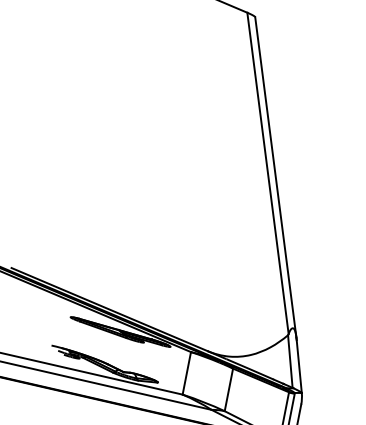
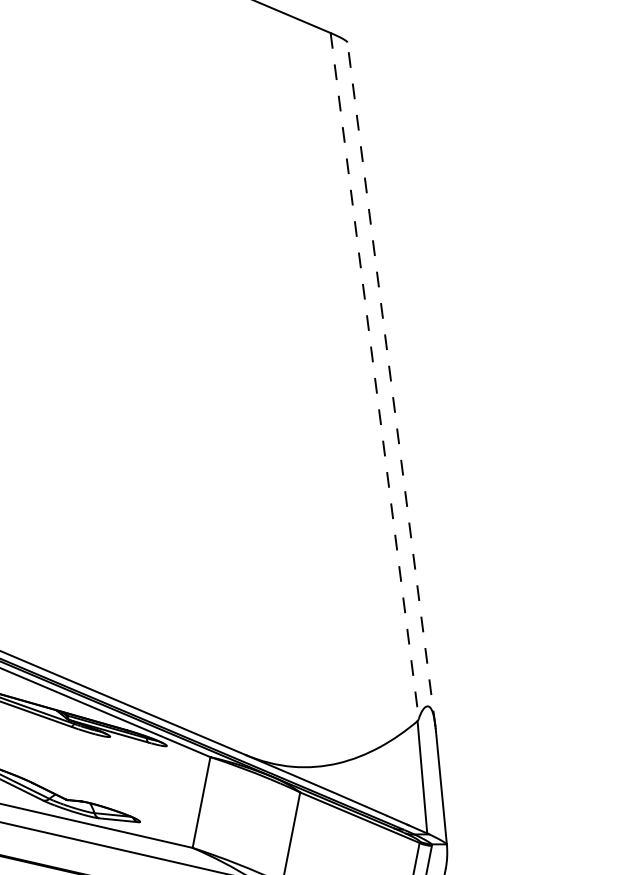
line: (268, 173) -> (375, 376), solid -> dashed
line: (275, 177) -> (390, 384), solid -> dashed

